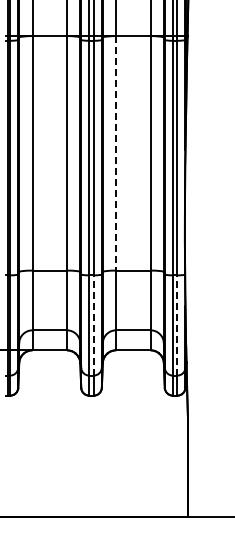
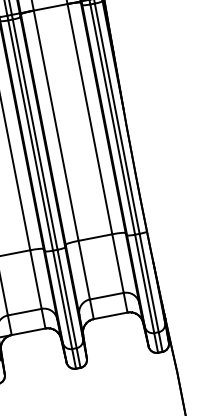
line: (116, 153) -> (56, 125), dashed -> solid
line: (93, 324) -> (66, 298), dashed -> solid
line: (177, 324) -> (149, 282), dashed -> solid

